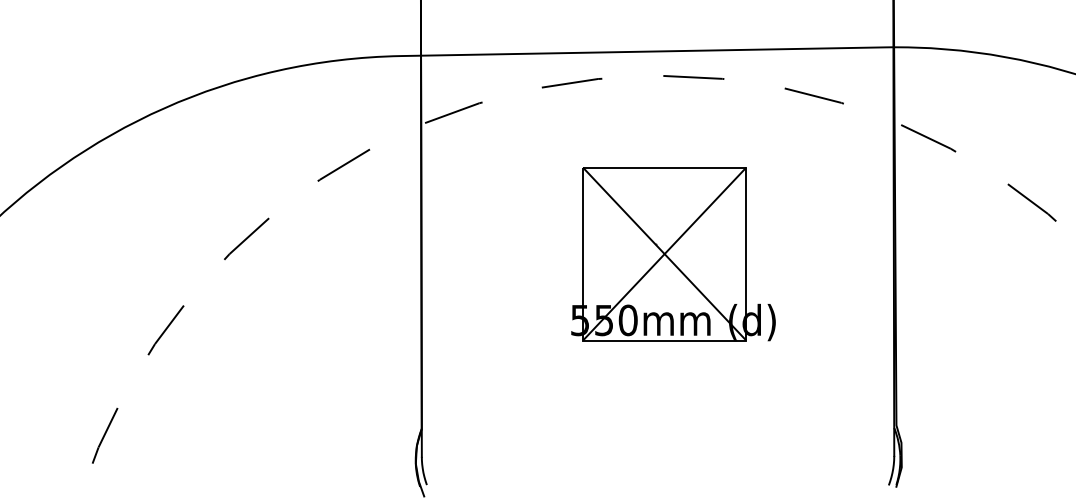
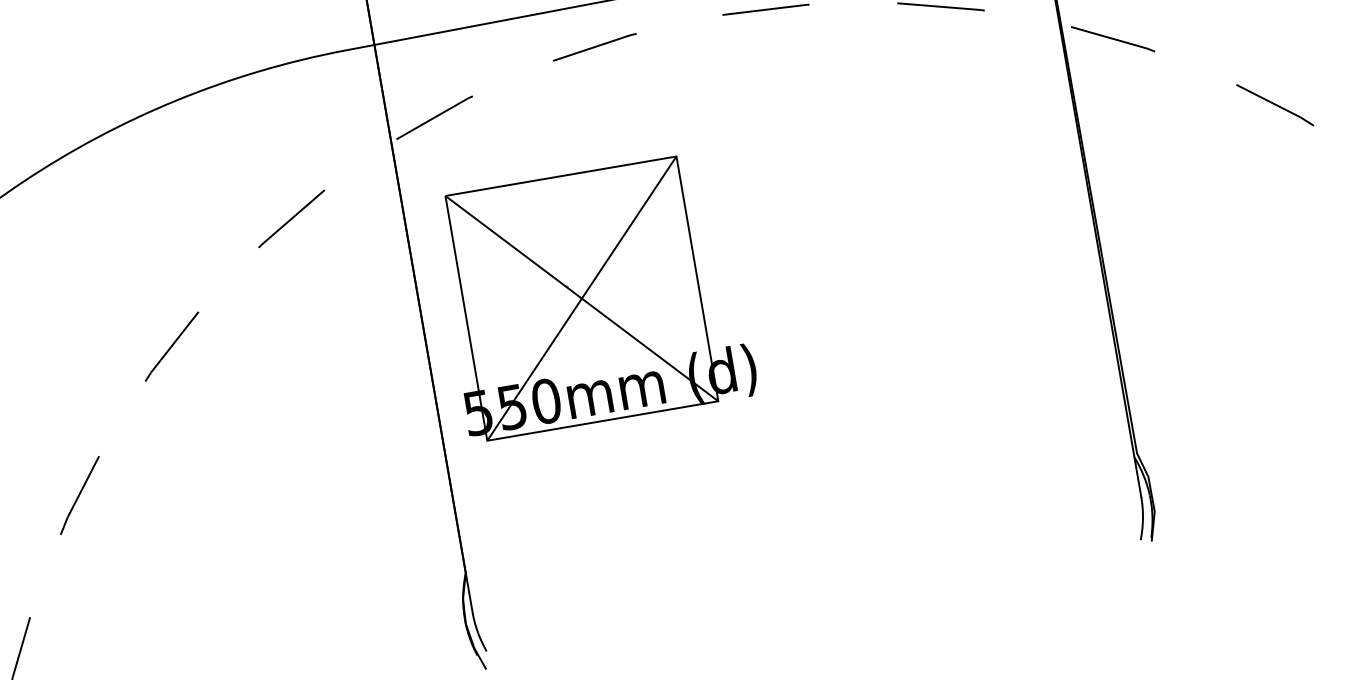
part: (673, 254) -> (594, 297), moved

